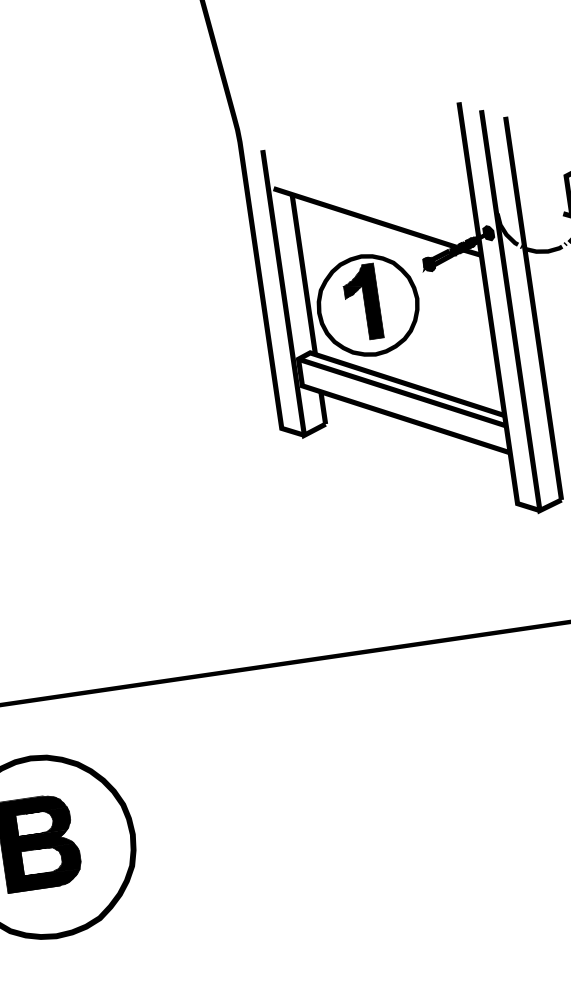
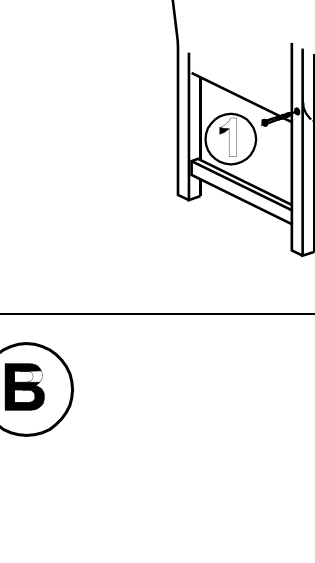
fill: (361, 303) -> (227, 137), removed
fill: (49, 820) -> (31, 376), removed

